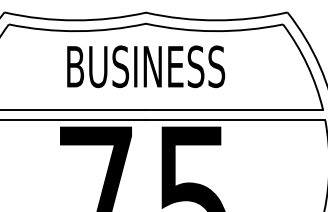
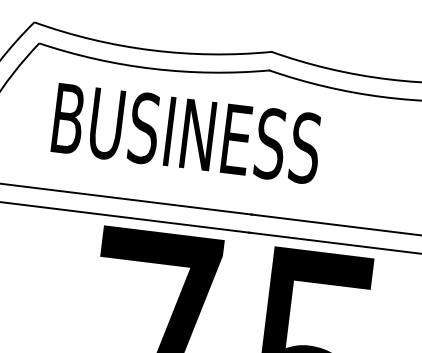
text: (146, 66) -> (187, 133), moved

